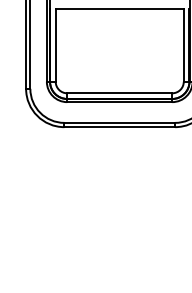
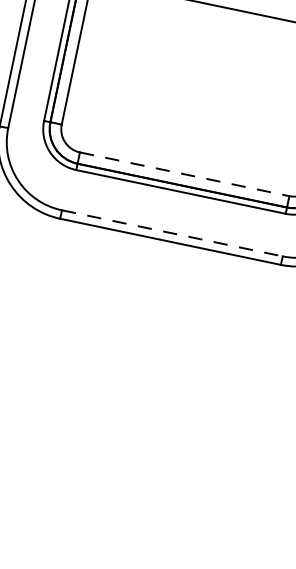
line: (120, 93) -> (186, 174), solid -> dashed
line: (120, 122) -> (173, 232), solid -> dashed

